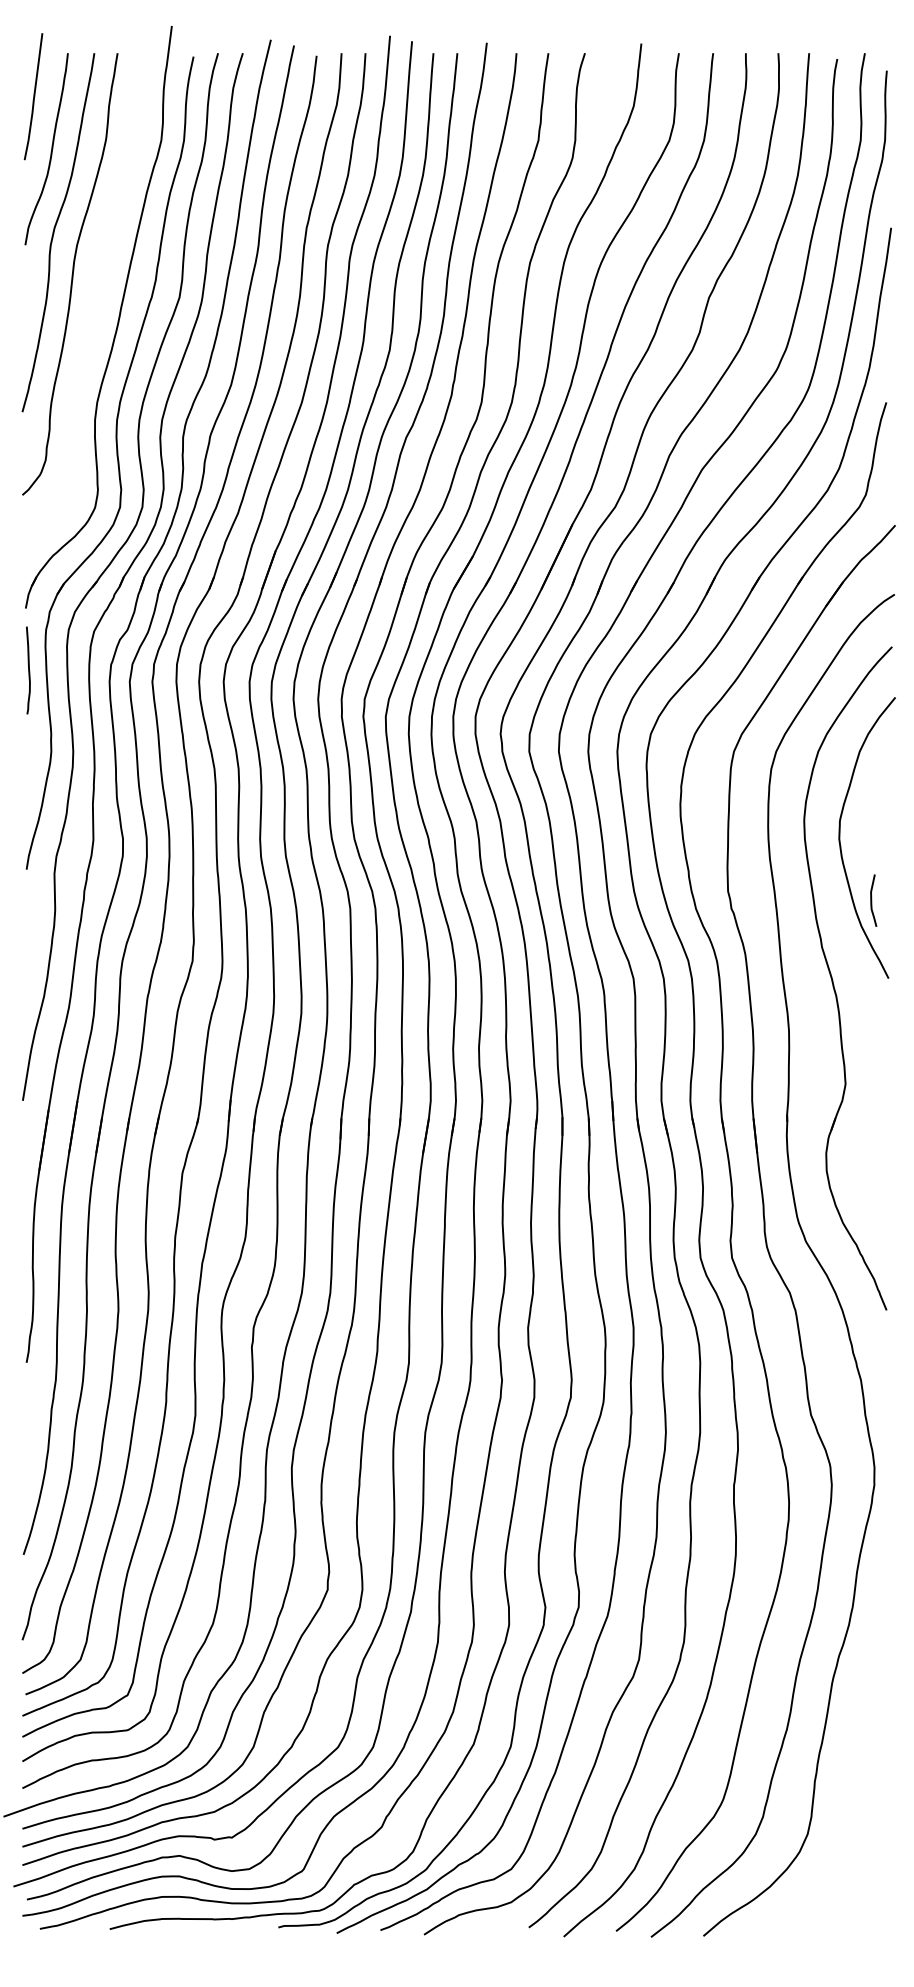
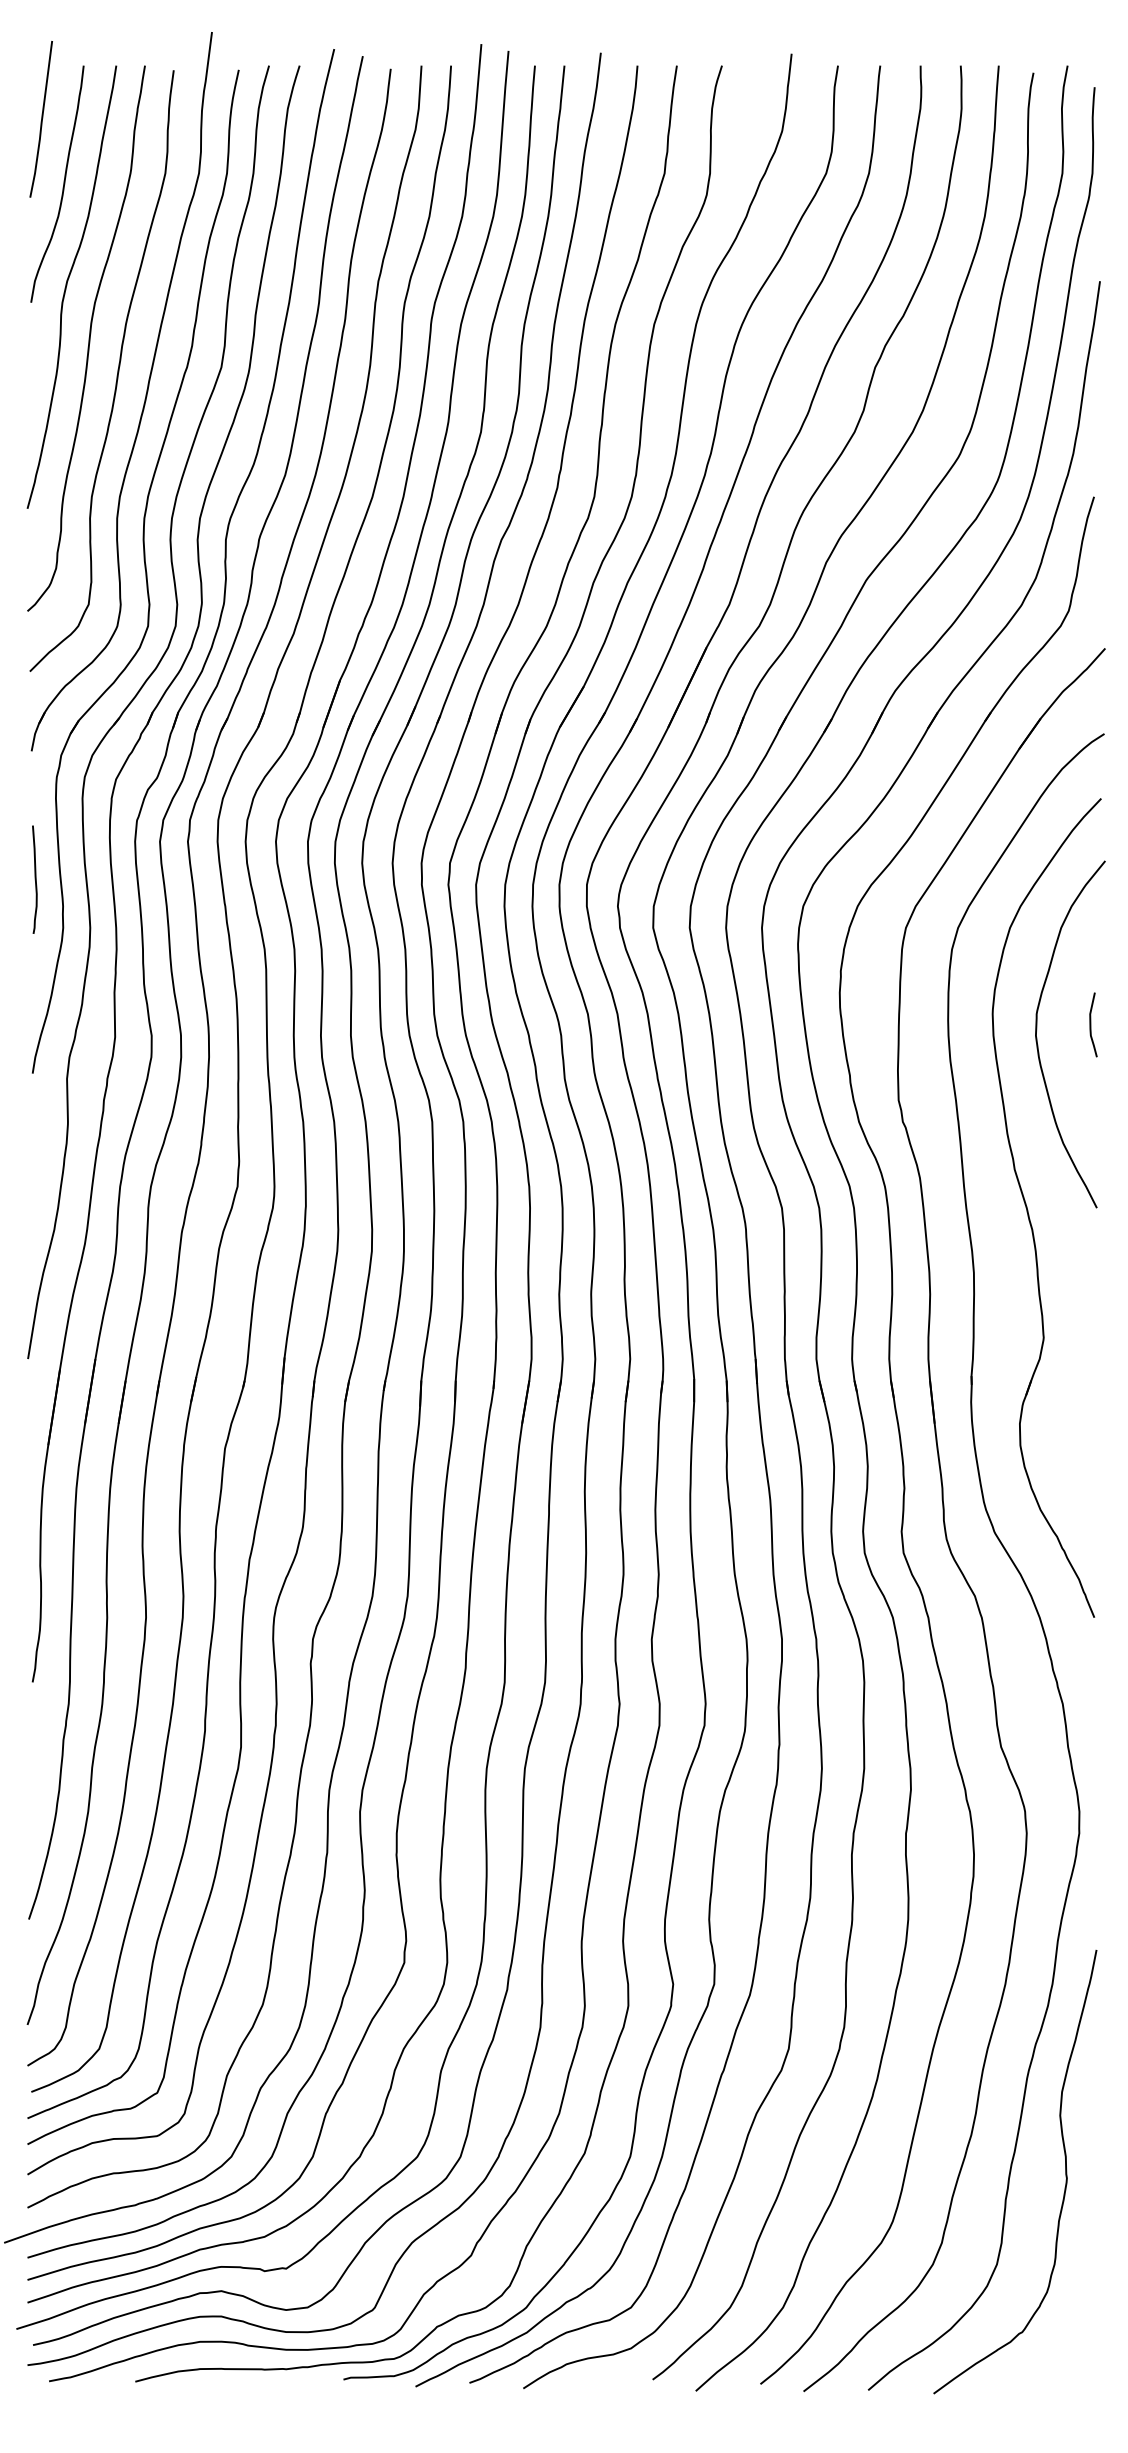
curve: (94, 304) -> (116, 375), added
curve: (28, 670) -> (34, 879), moved
curve: (872, 900) -> (1091, 1024), moved
curve: (863, 1759) -> (1065, 2172), added

